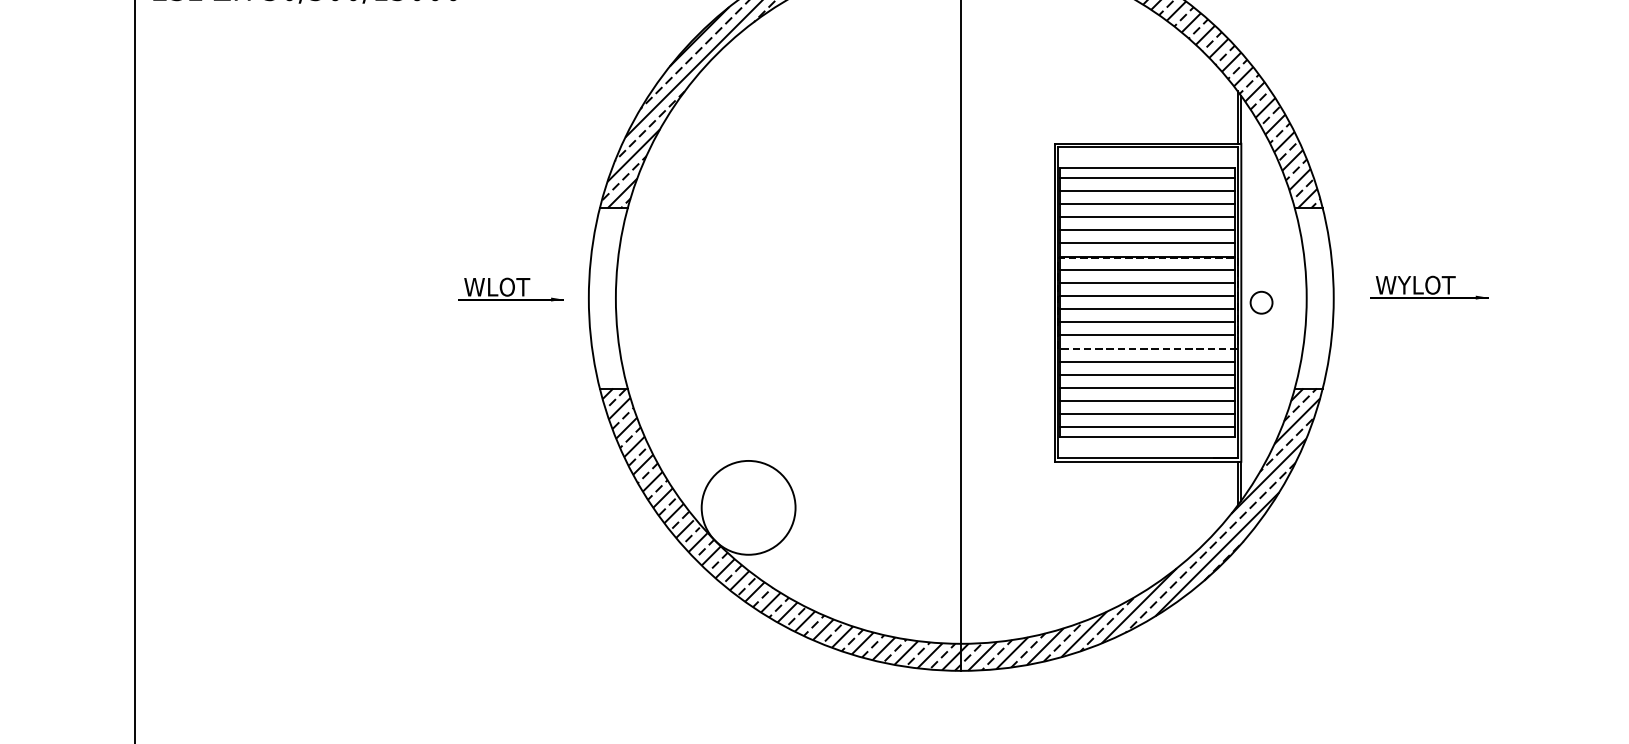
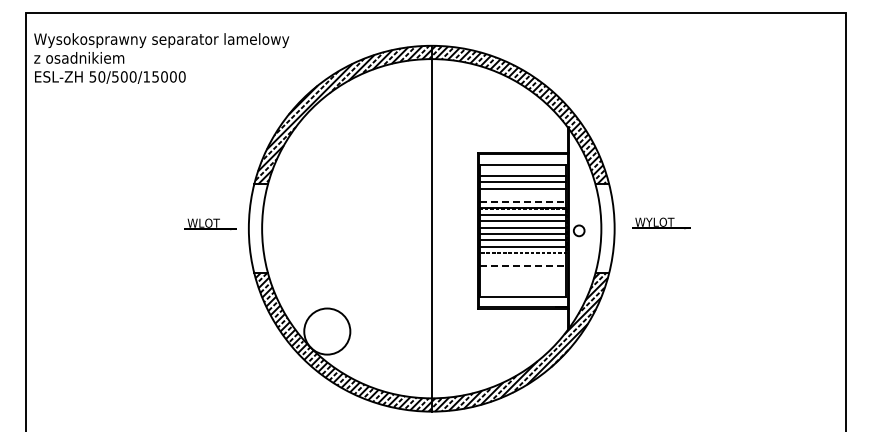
line: (1146, 177) -> (522, 169), removed
line: (1146, 230) -> (522, 195), removed
line: (1148, 242) -> (523, 201), solid -> dashed
line: (1146, 361) -> (522, 259), removed
line: (1148, 375) -> (523, 266), solid -> dashed
line: (1146, 387) -> (522, 272), removed
line: (1146, 401) -> (522, 279), removed
line: (1146, 414) -> (522, 285), removed
line: (1146, 428) -> (522, 292), removed

